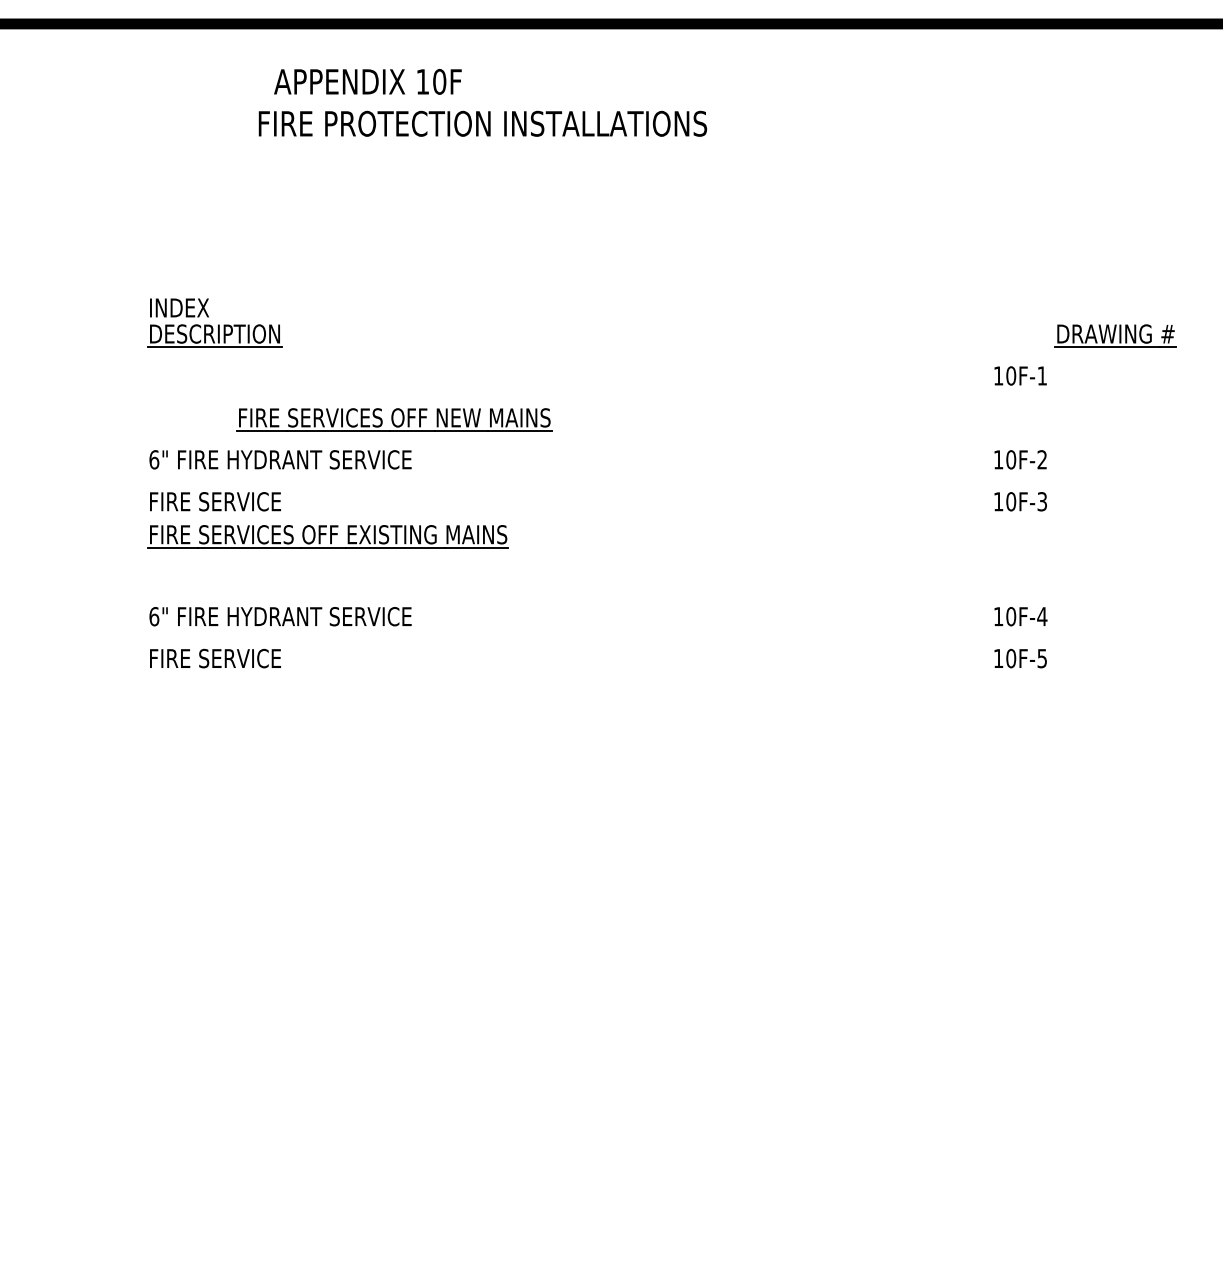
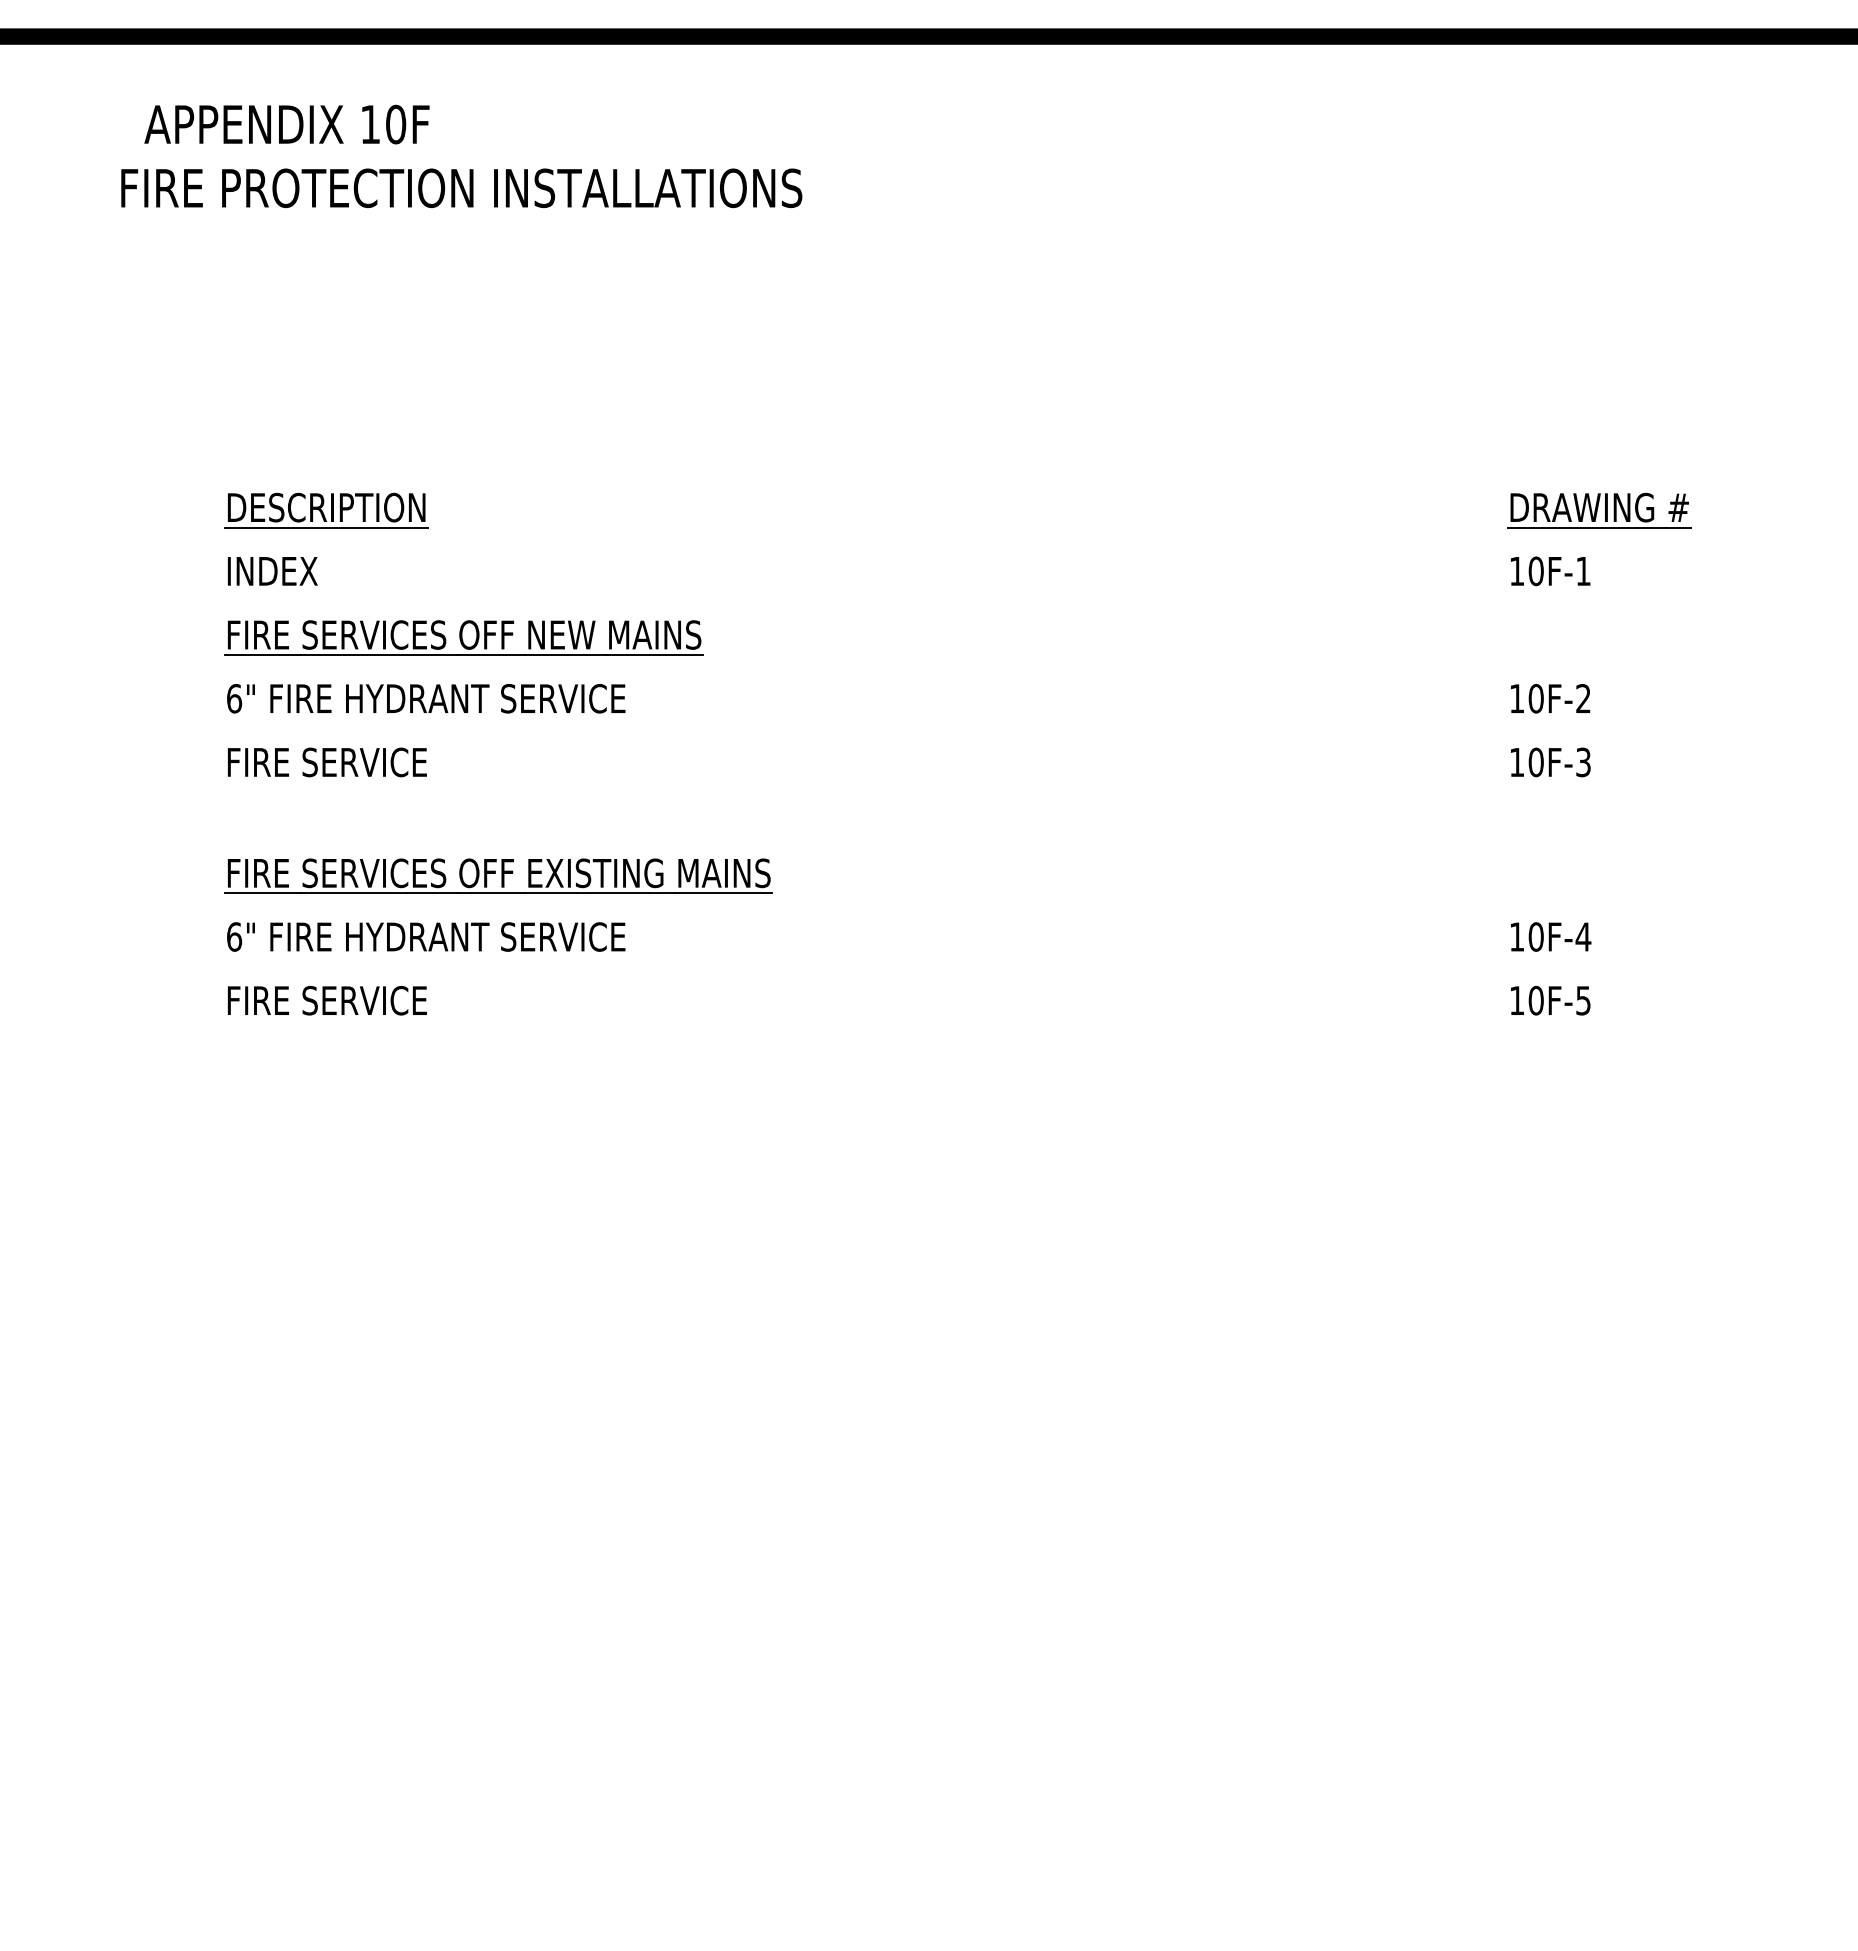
text: (482, 102) -> (461, 155), moved
text: (179, 307) -> (272, 570), moved
part: (1115, 335) -> (1598, 509), moved
part: (394, 419) -> (464, 637), moved
part: (327, 536) -> (497, 875), moved

